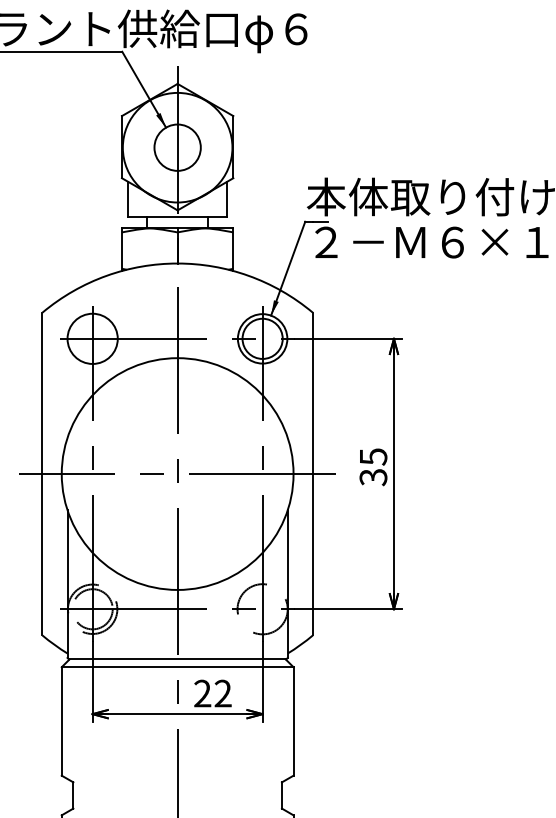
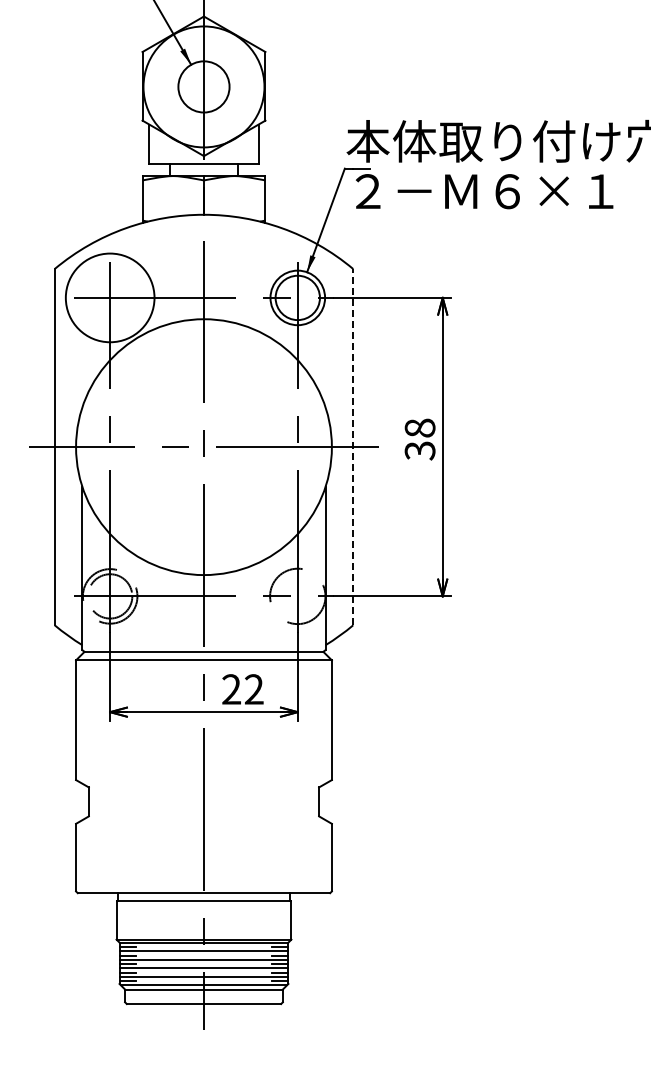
circle: (92, 338) -> (109, 297), size x1.6
text: (372, 457) -> (419, 428), 35 -> 38
line: (313, 473) -> (353, 446), solid -> dashed

